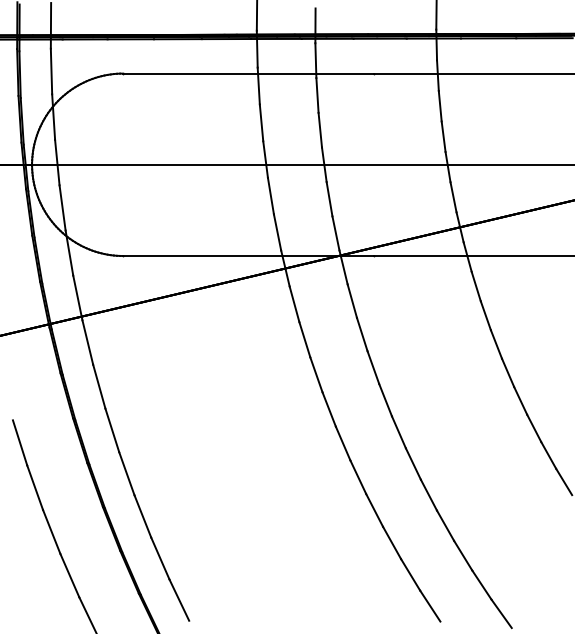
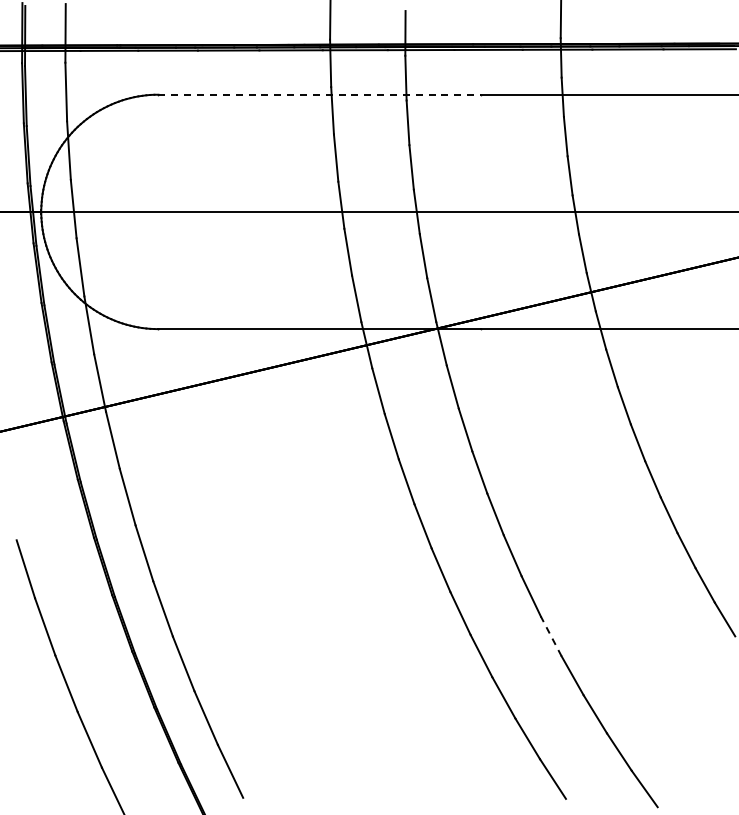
line: (249, 73) -> (320, 94), solid -> dashed
line: (429, 494) -> (551, 635), solid -> dashed

